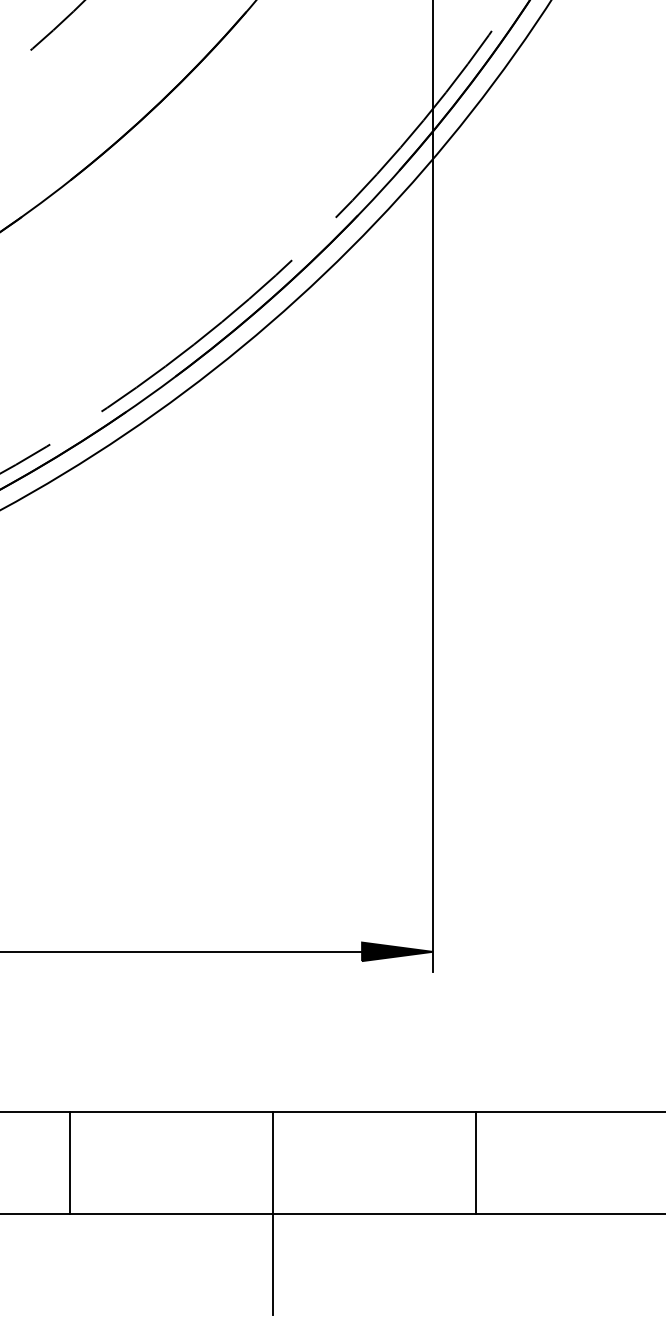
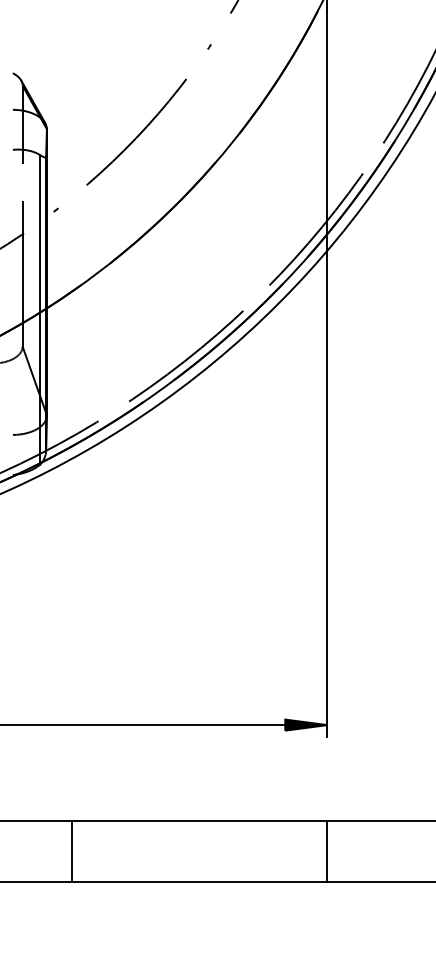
line: (70, 1162) -> (72, 851), moved
line: (476, 1162) -> (326, 851), moved
line: (273, 1212) -> (232, 881), removed

